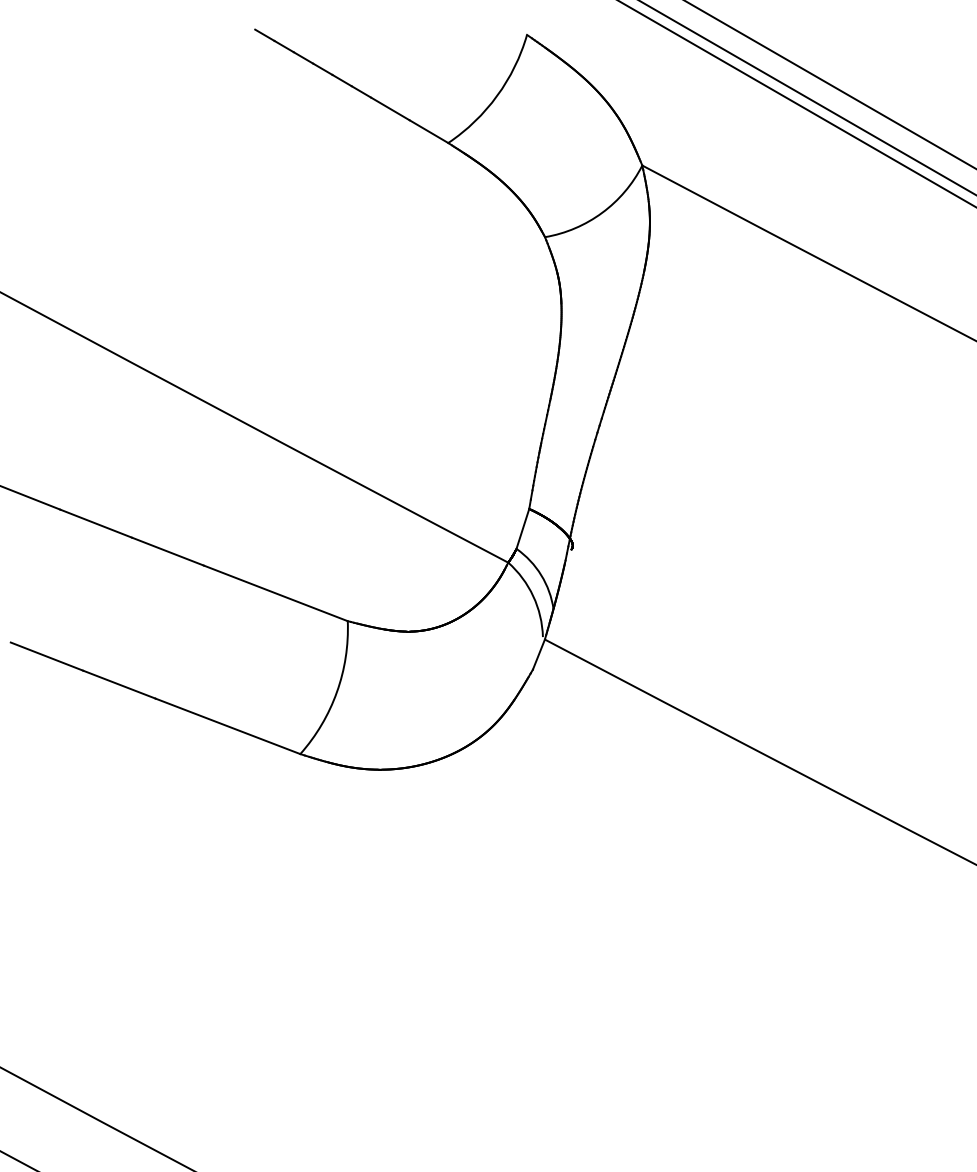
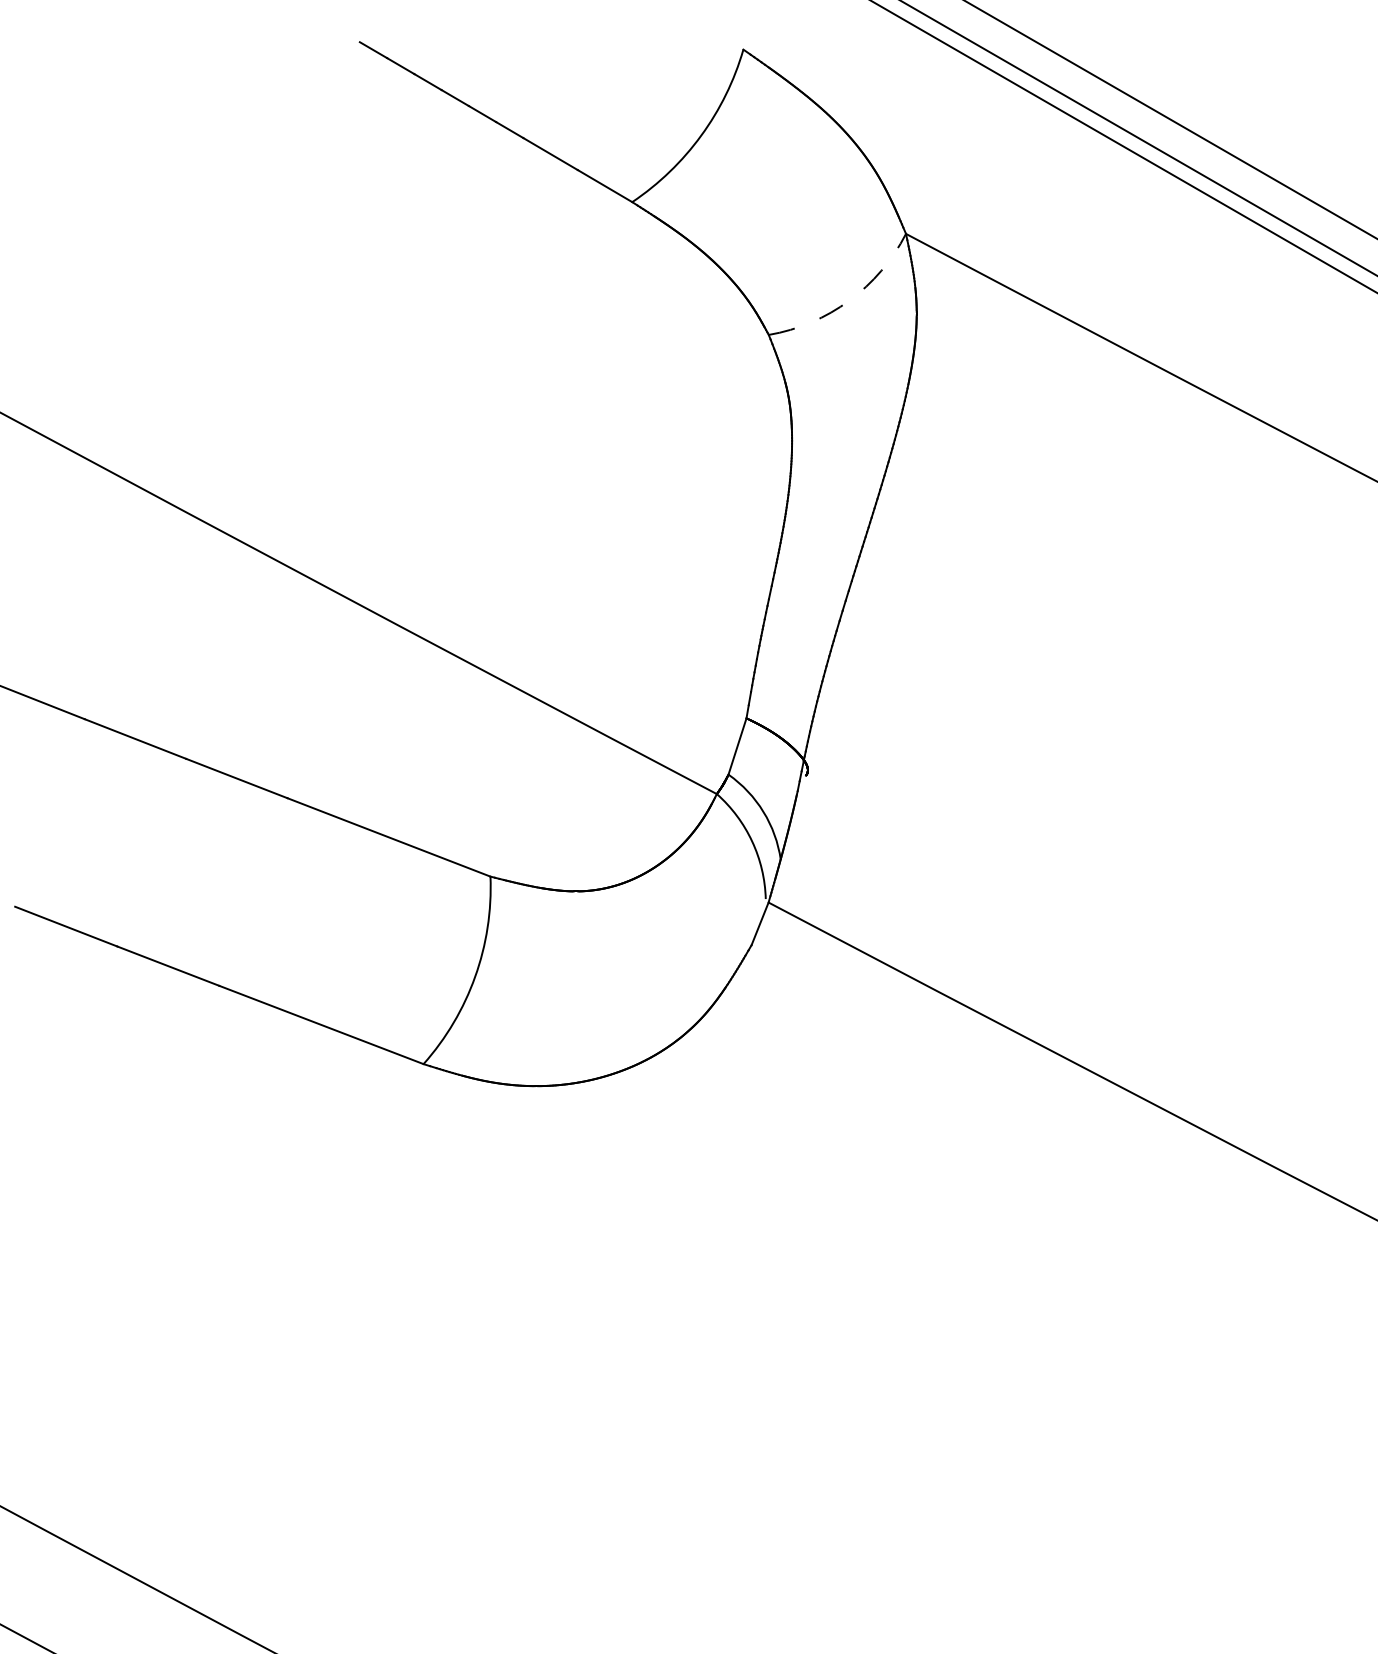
arc: (602, 212) -> (849, 300), solid -> dashed

